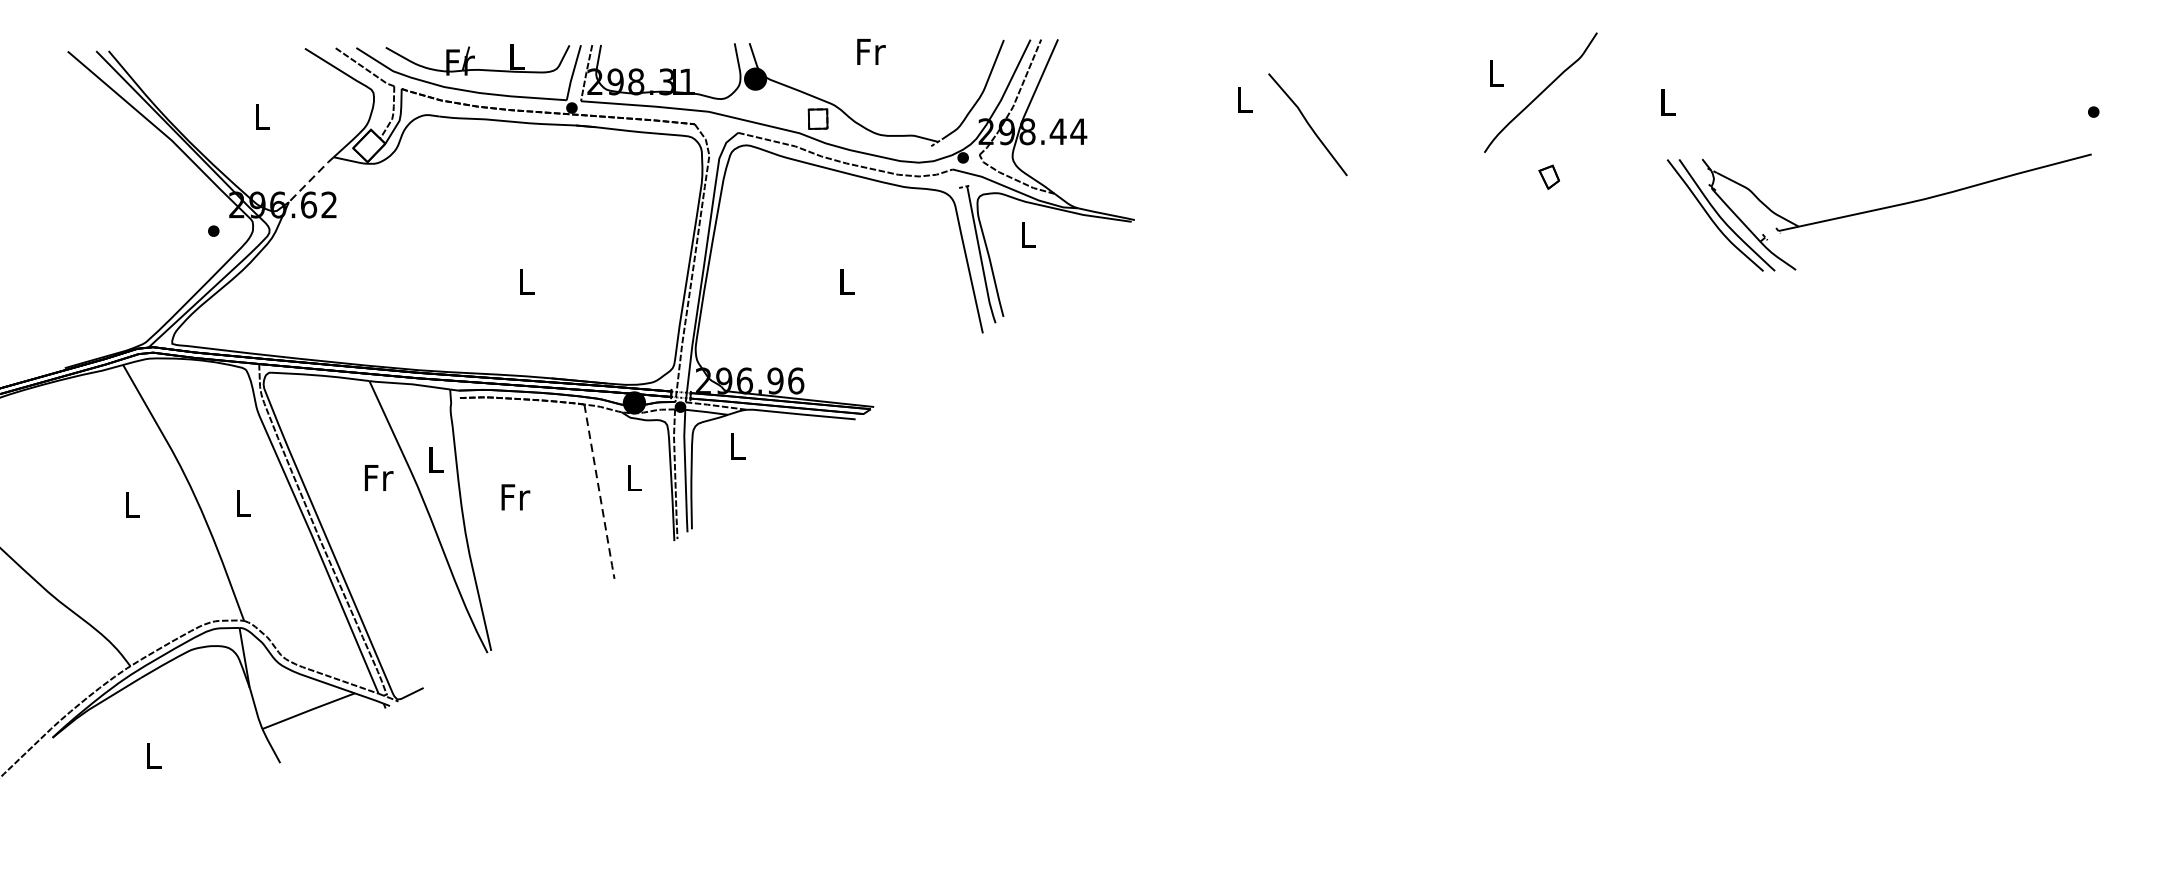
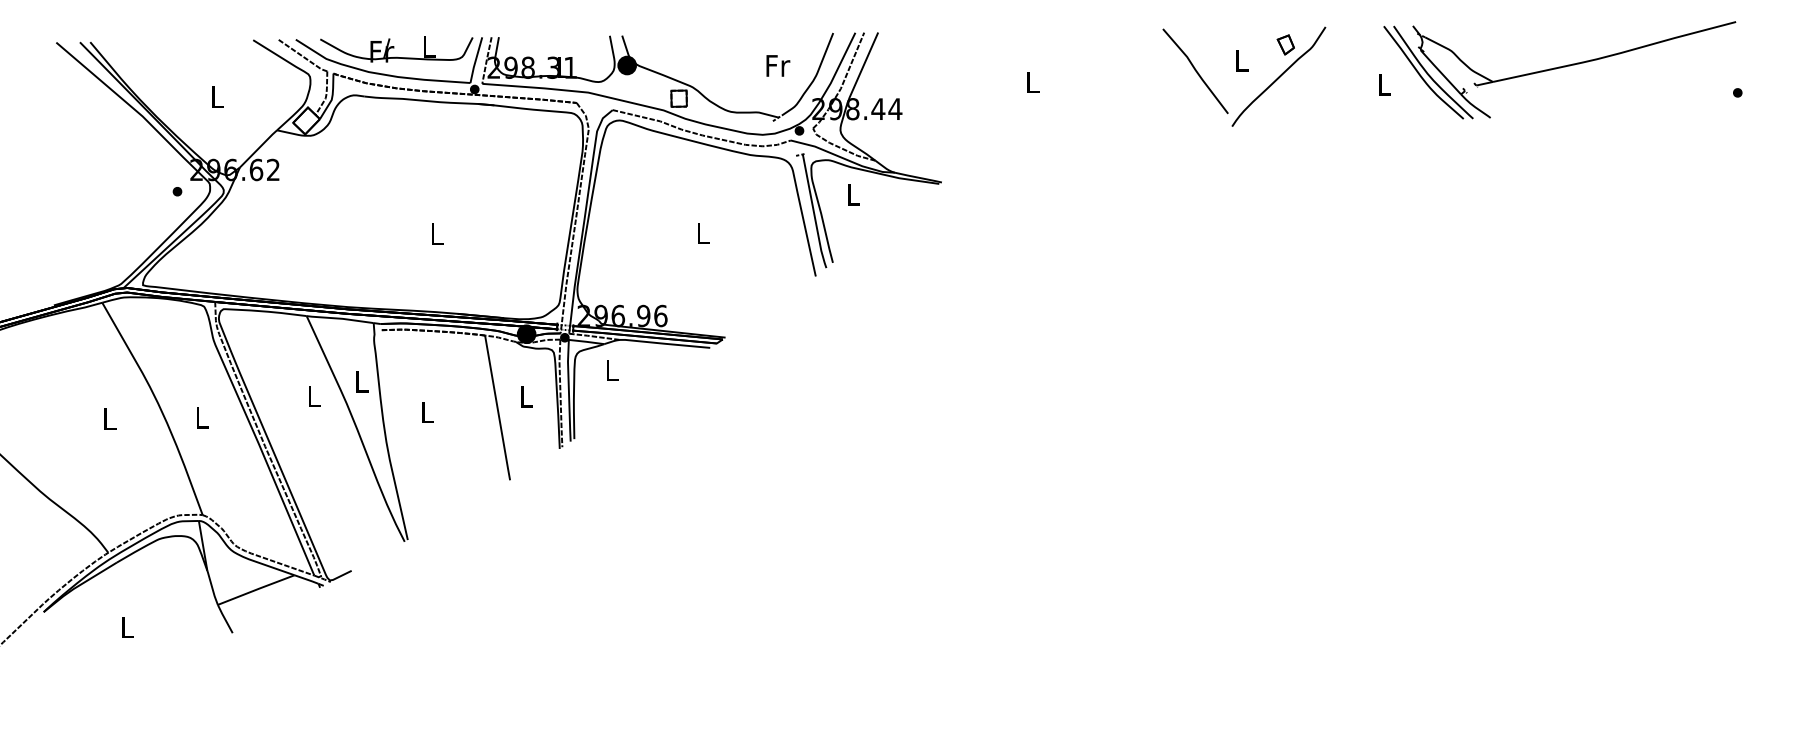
text: (871, 51) -> (778, 65), moved
line: (1307, 124) -> (1195, 71), moved
part: (1548, 176) -> (1285, 44), moved
line: (311, 179) -> (258, 148), dashed -> solid
part: (1878, 212) -> (1559, 70), moved
text: (378, 477) -> (314, 396), Fr -> L
line: (599, 493) -> (497, 409), dashed -> solid
text: (516, 497) -> (428, 412), Fr -> L

